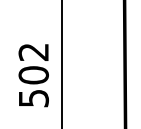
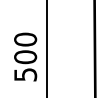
text: (33, 51) -> (25, 39), 502 -> 500

